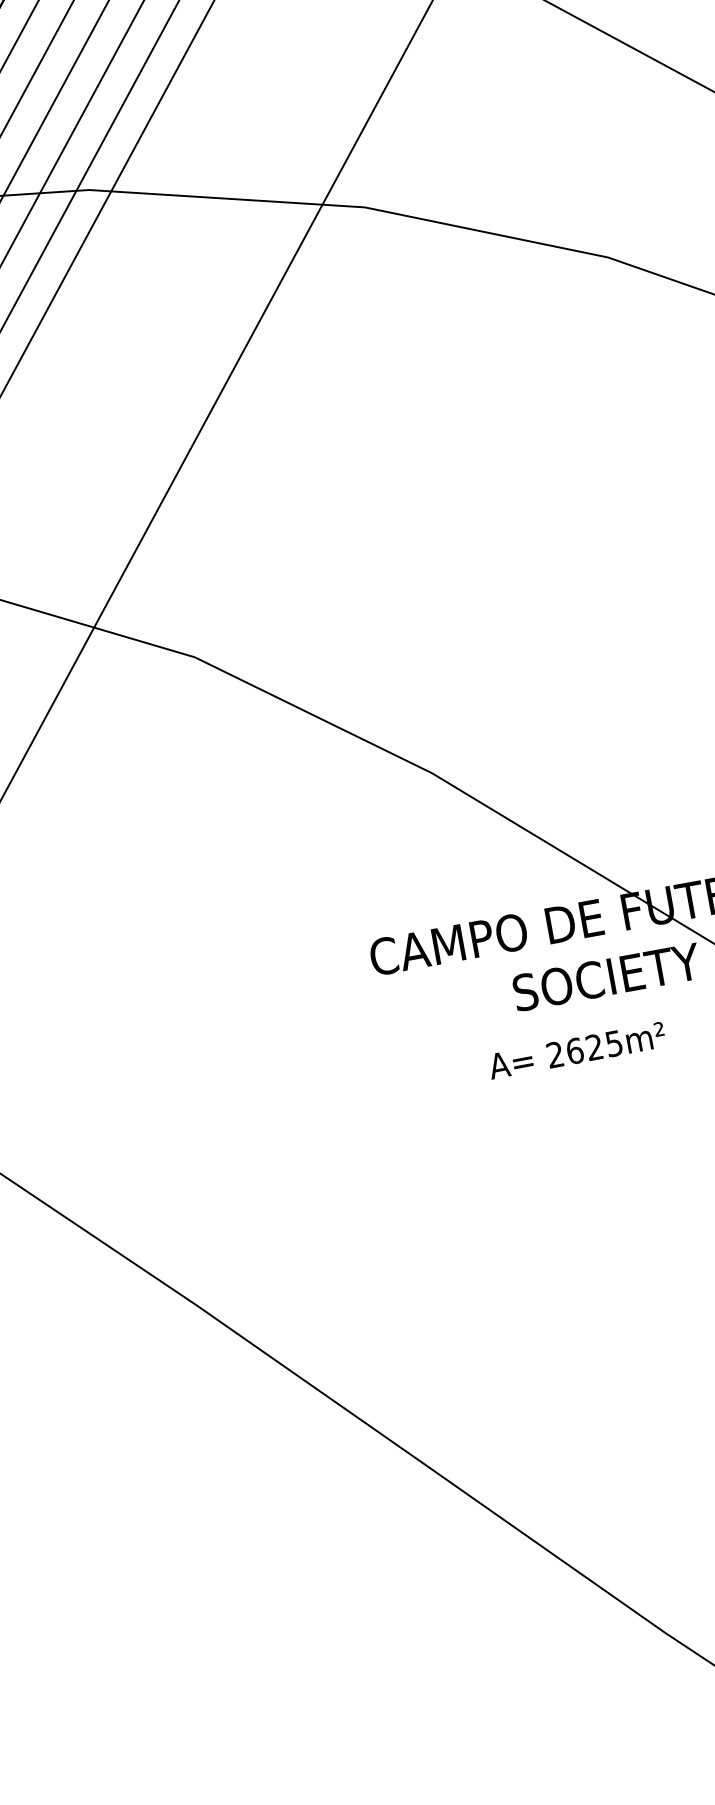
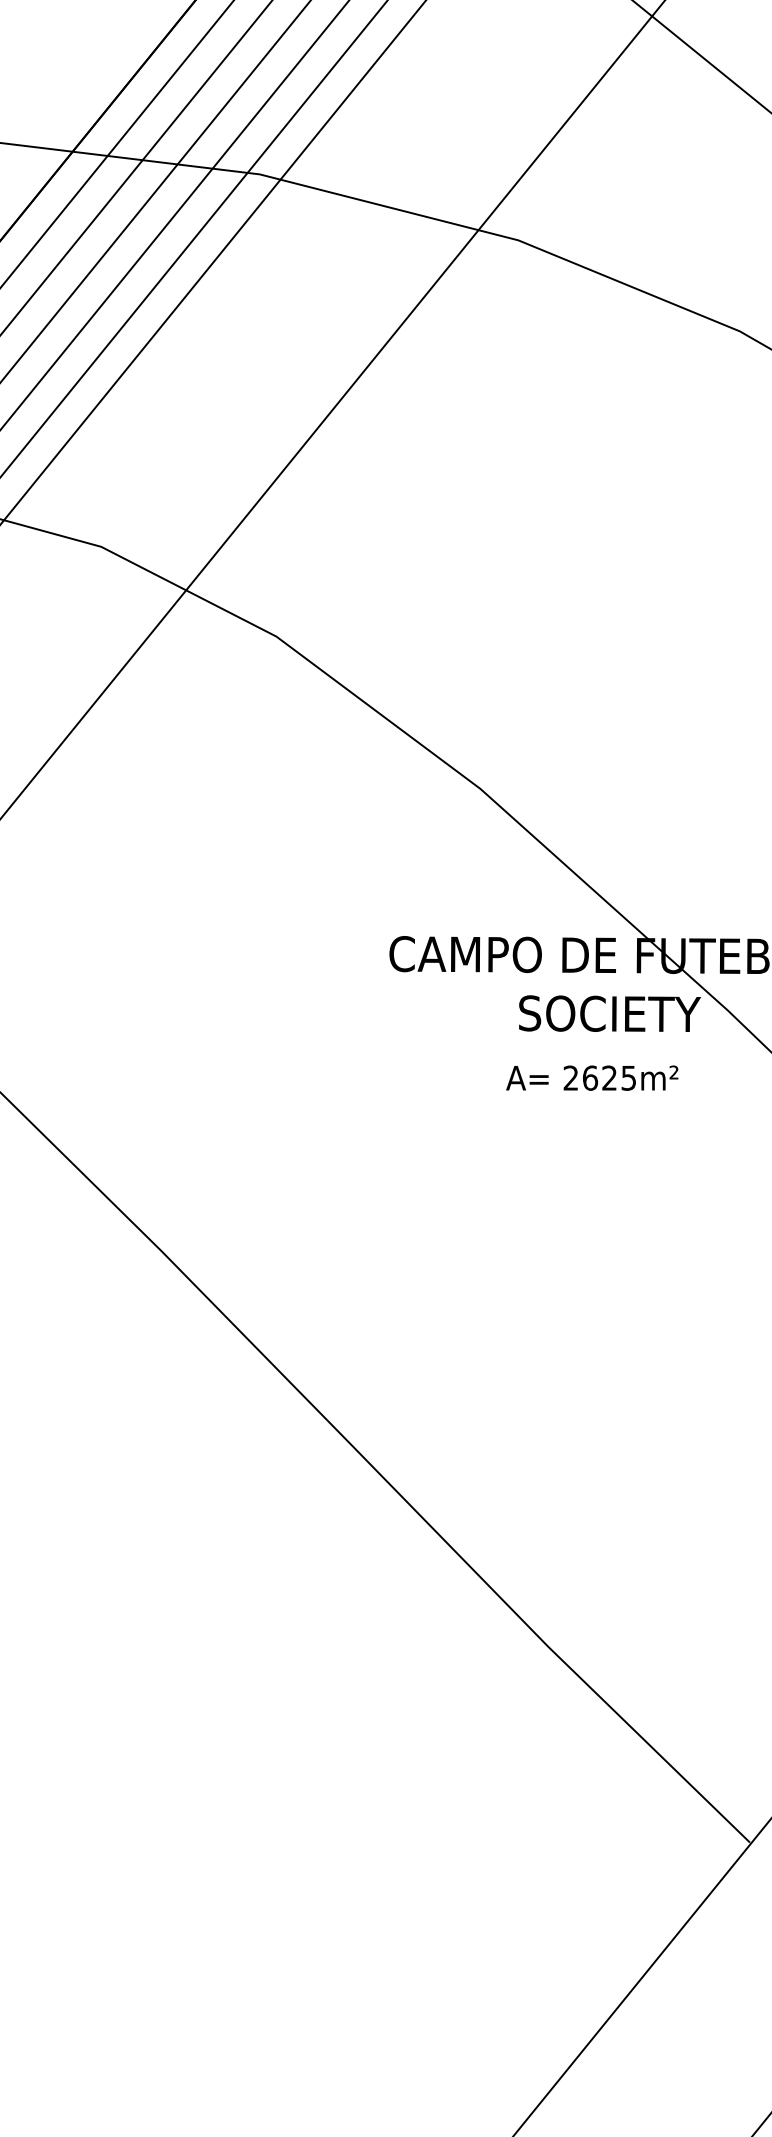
text: (577, 1049) -> (592, 1077), moved

